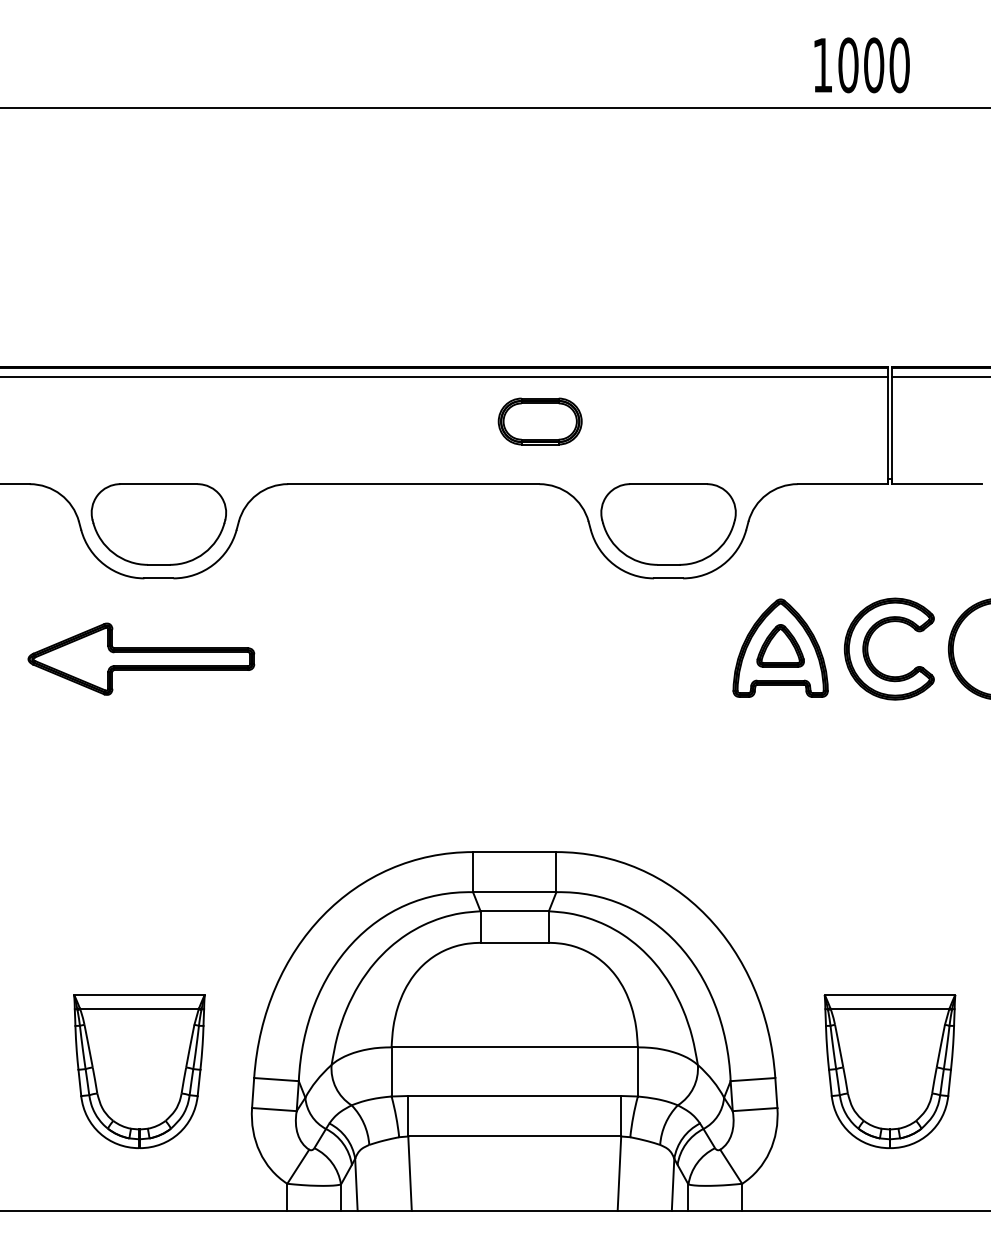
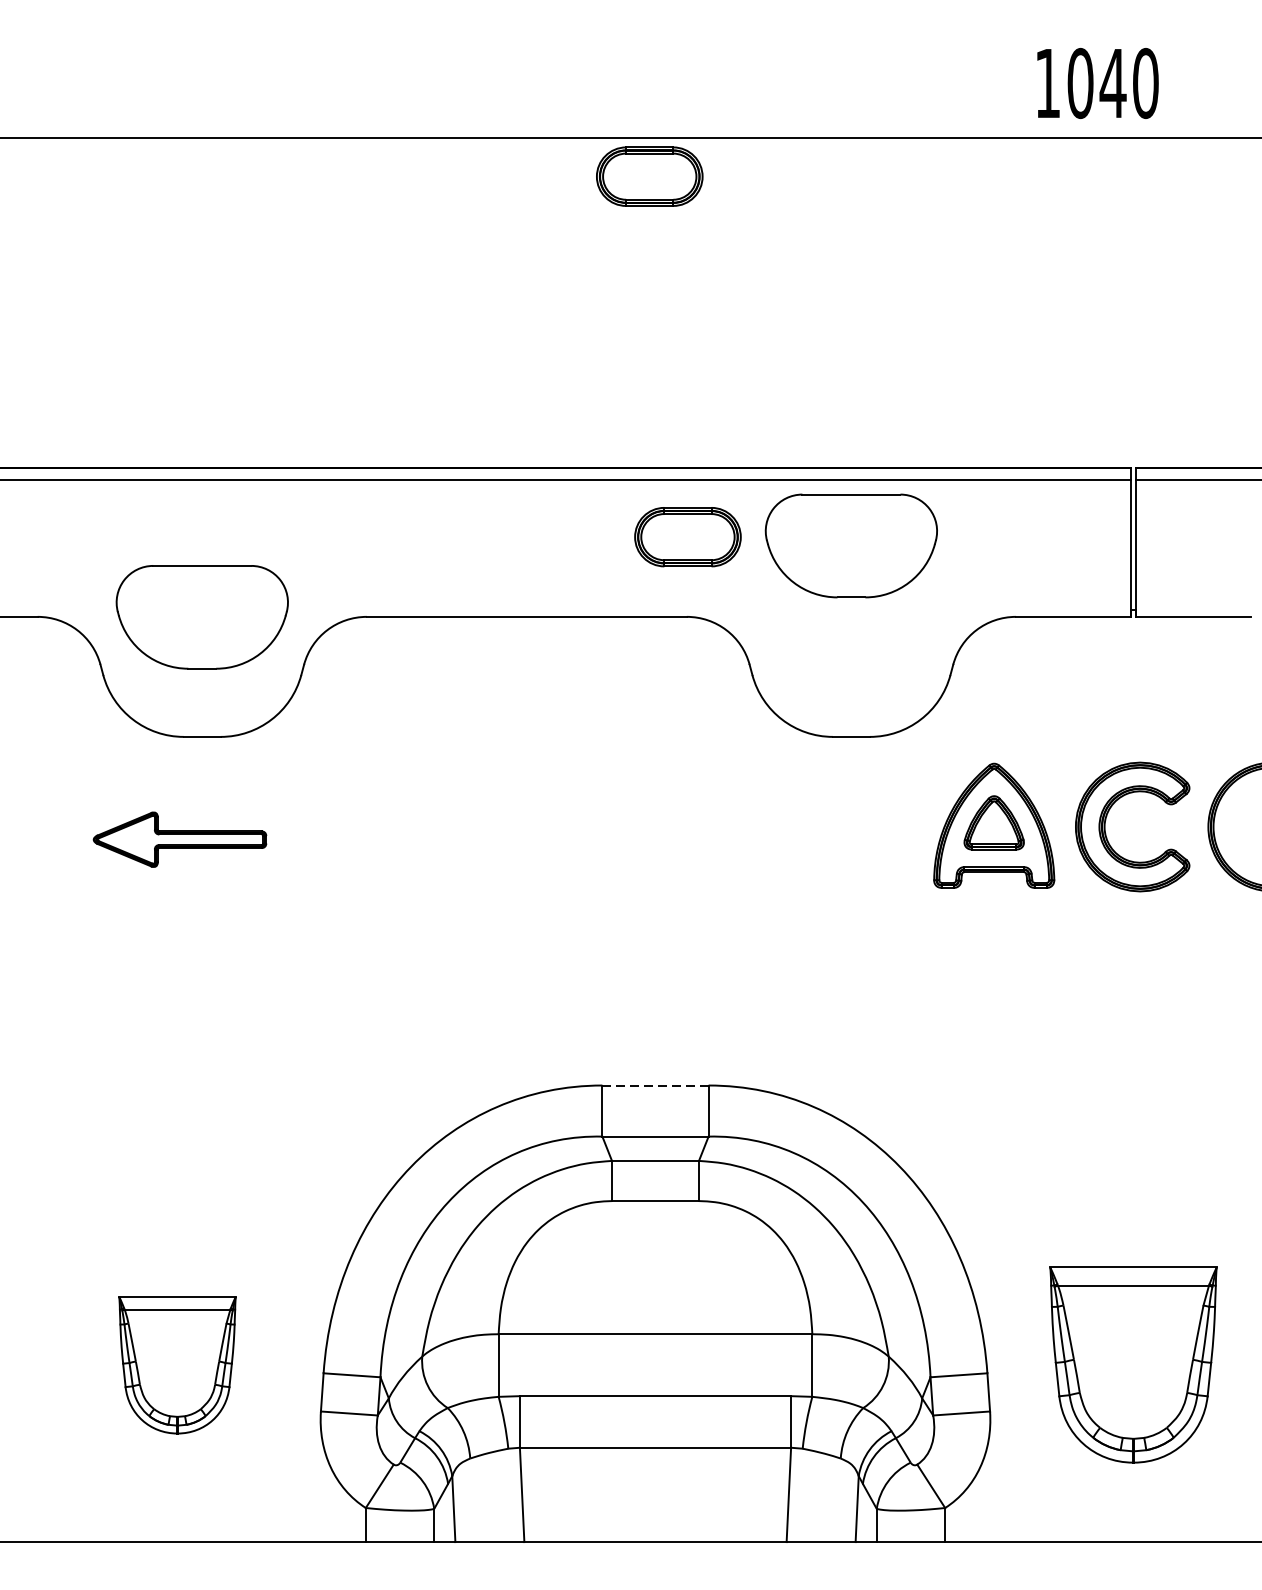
text: (873, 65) -> (1112, 83), 1000 -> 1040
part: (509, 138) -> (648, 176), added
part: (158, 524) -> (201, 617), moved
part: (668, 524) -> (851, 545), moved
part: (141, 658) -> (180, 838), size x0.6
line: (514, 852) -> (655, 1086), solid -> dashed
part: (139, 1071) -> (177, 1364), size x0.7

